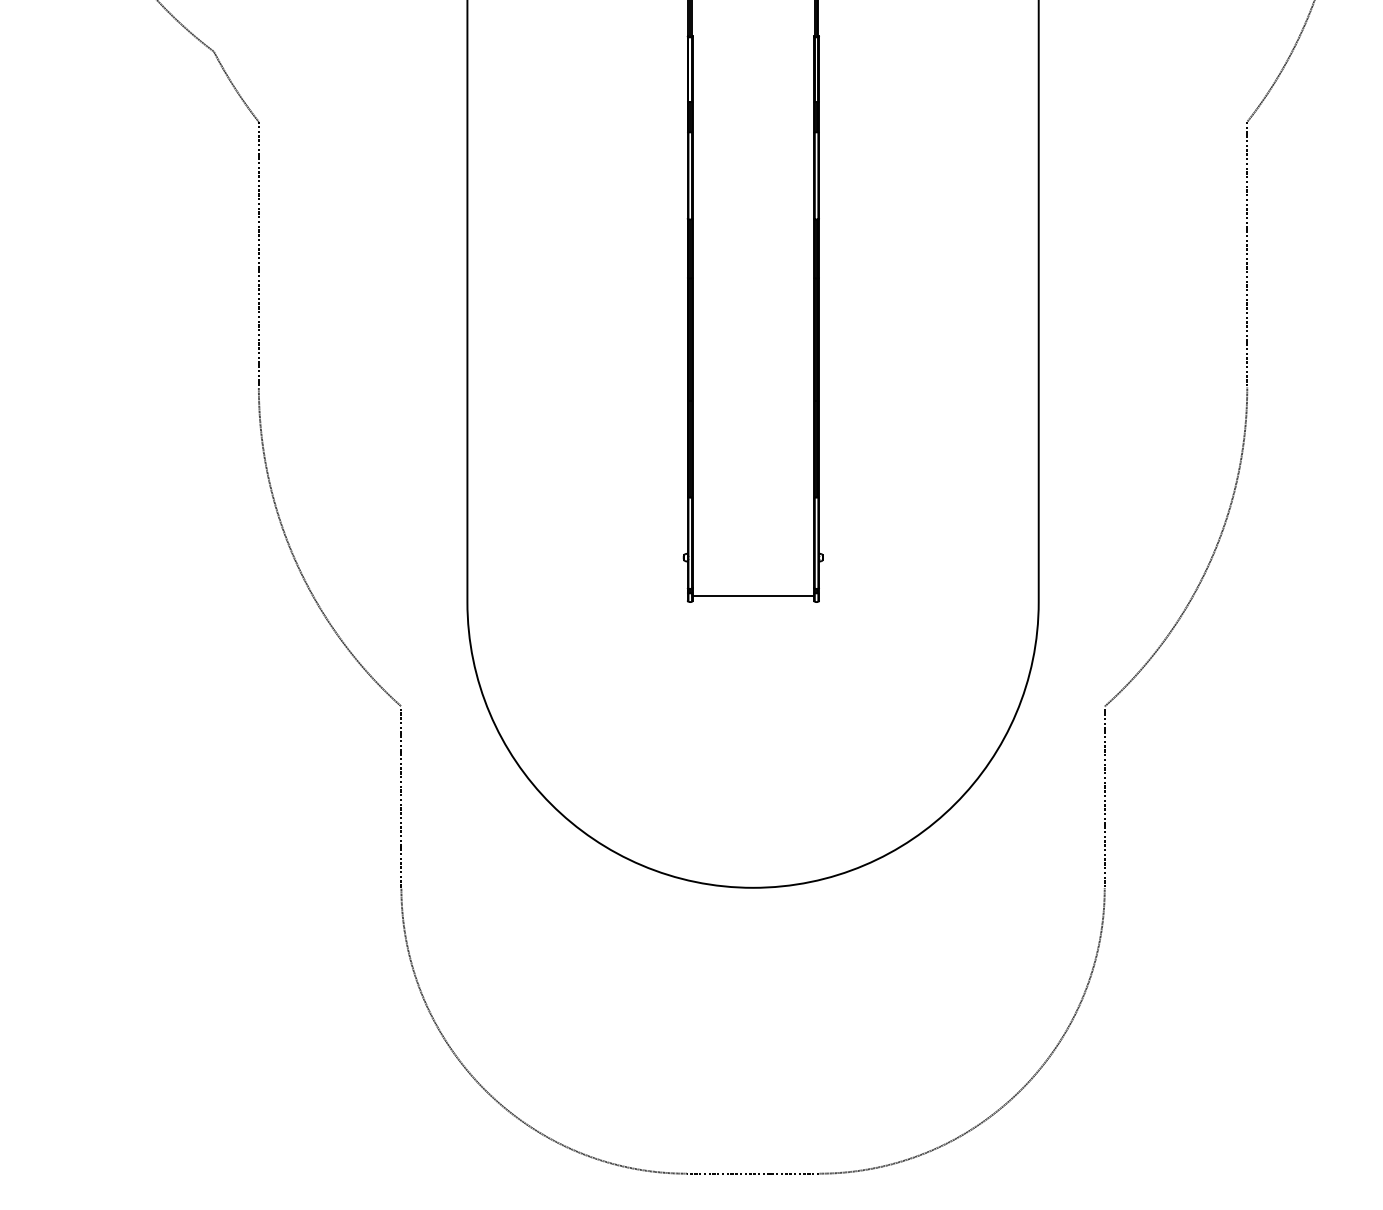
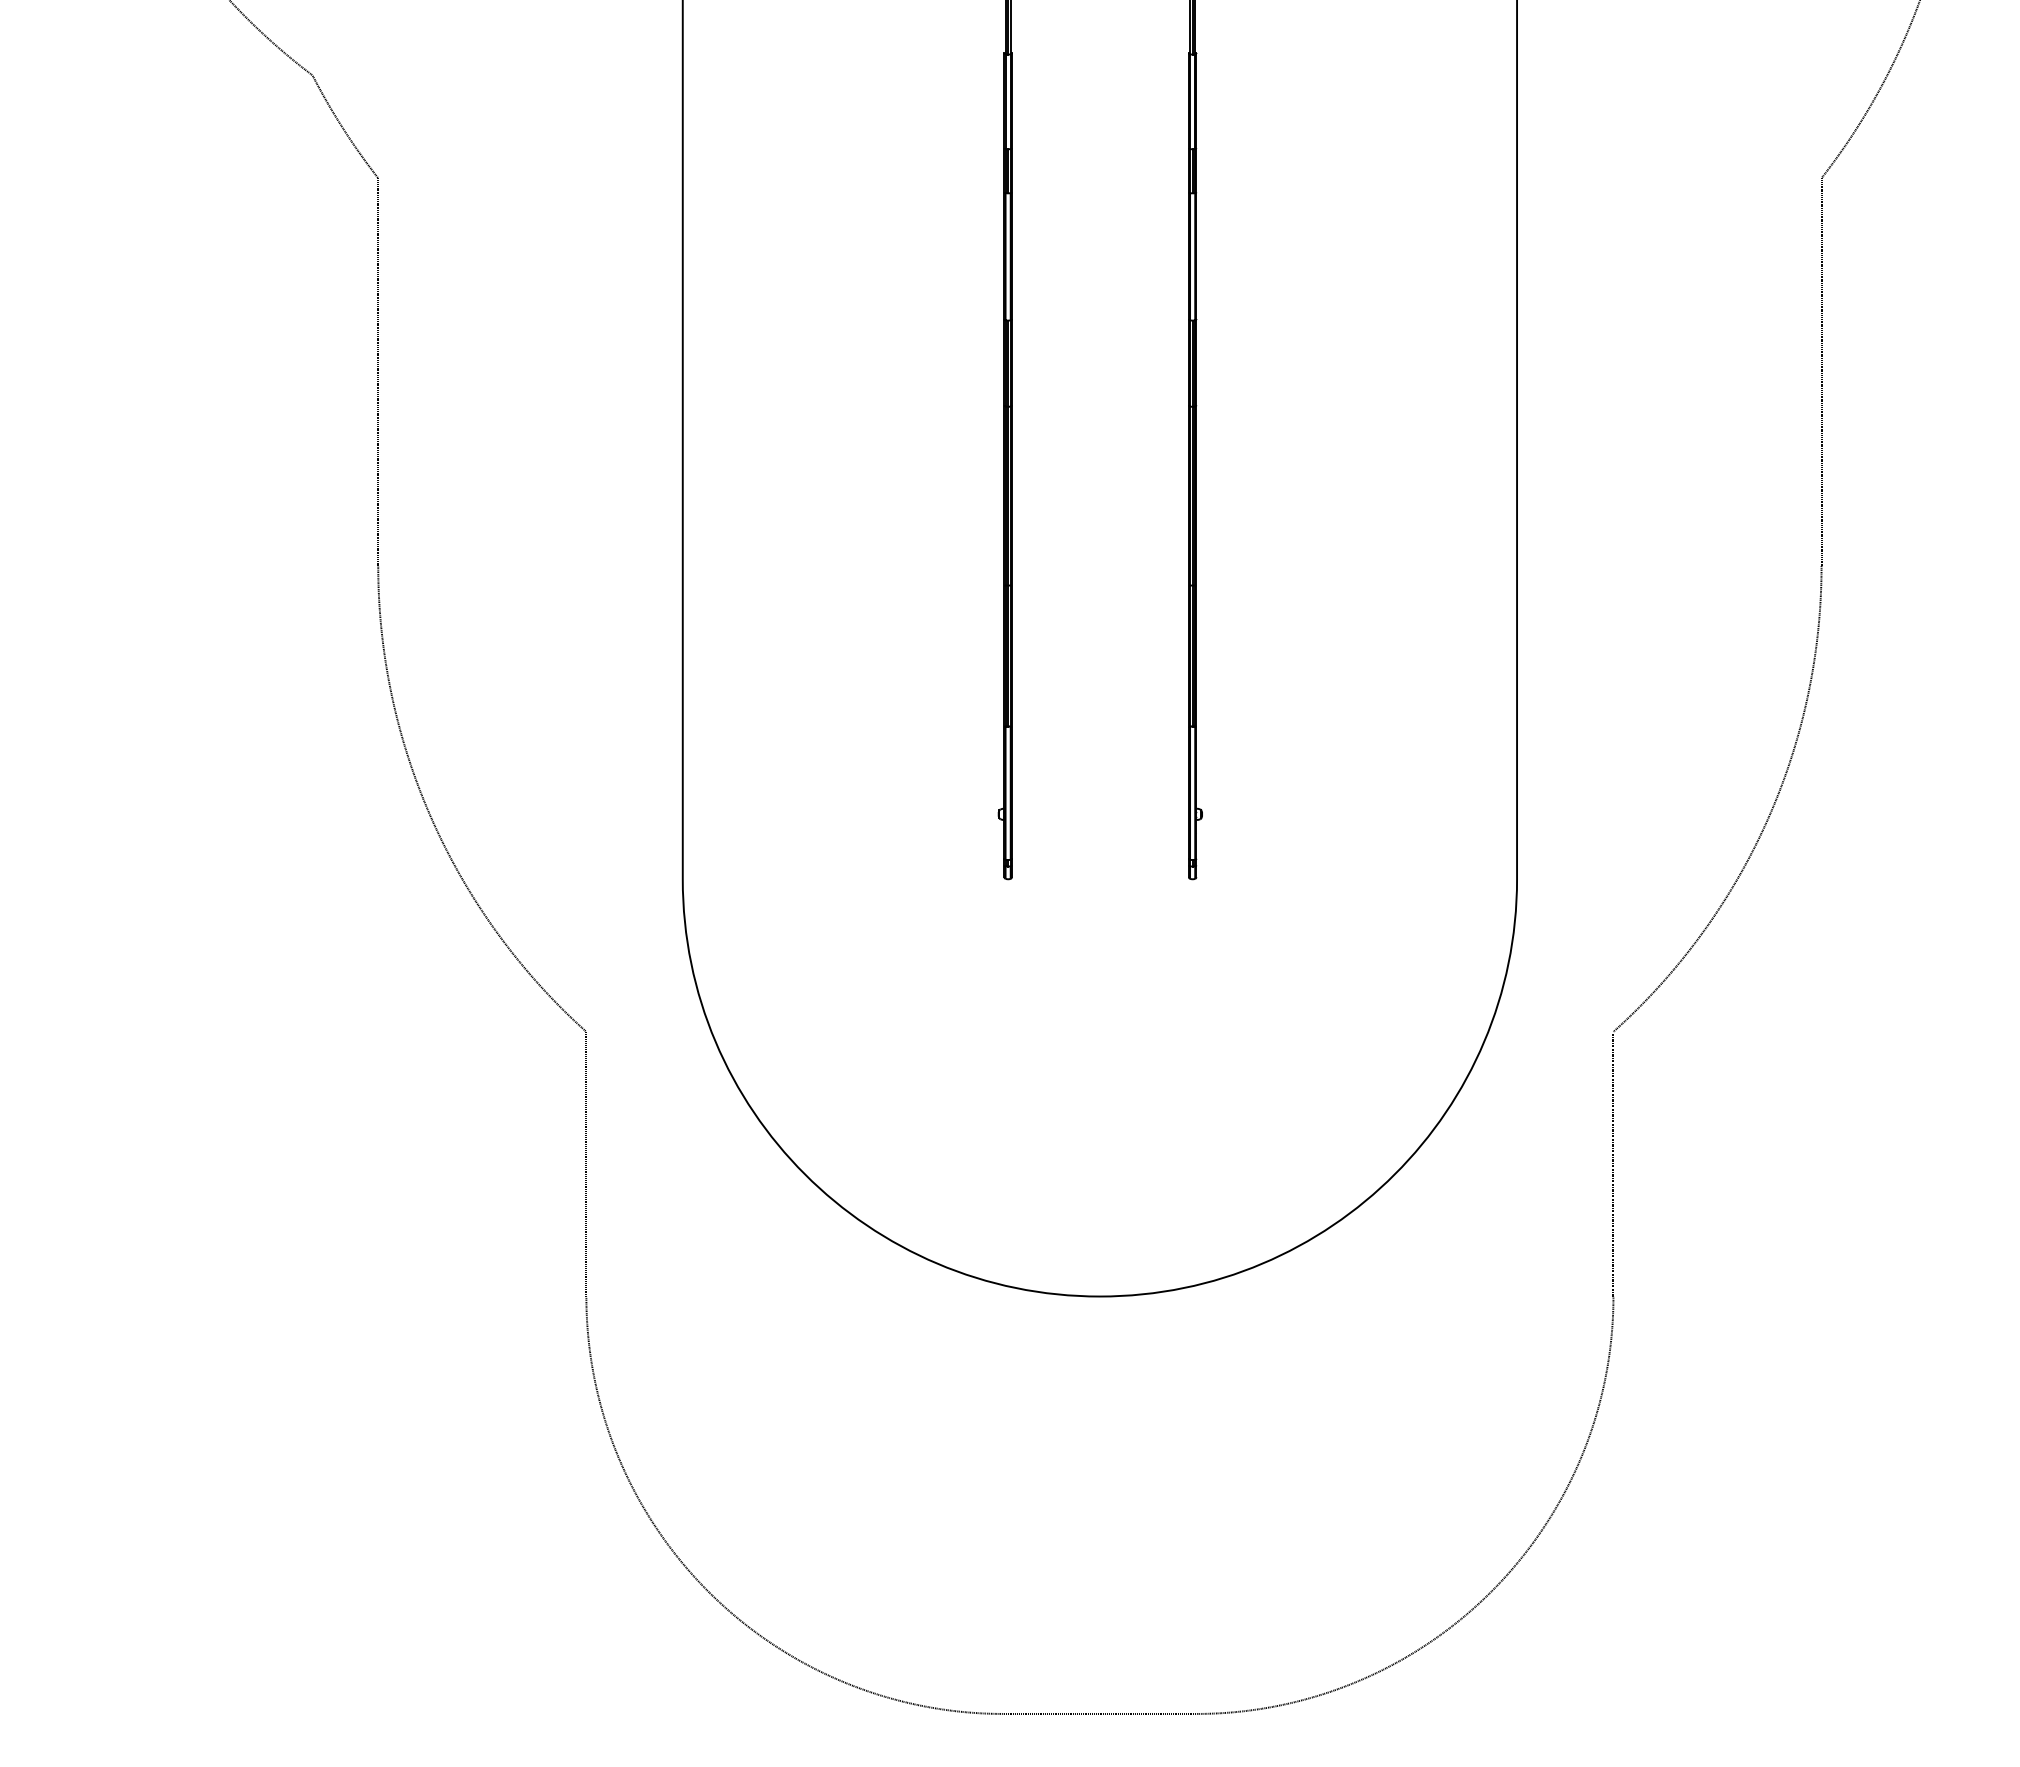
line: (753, 596) -> (1100, 871), removed

